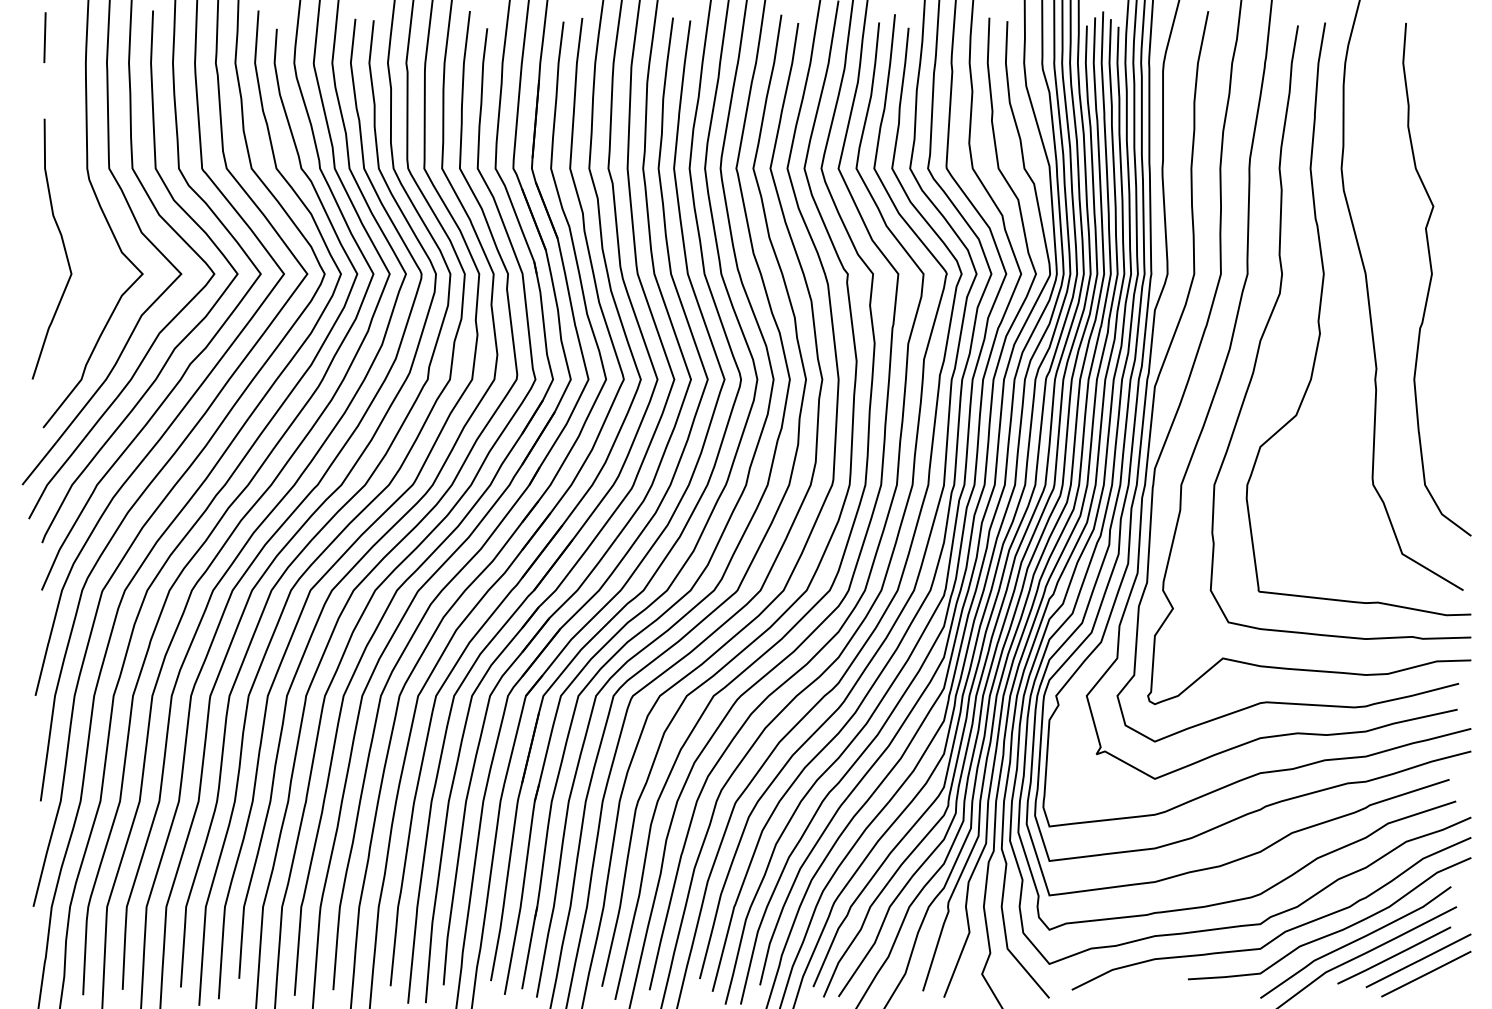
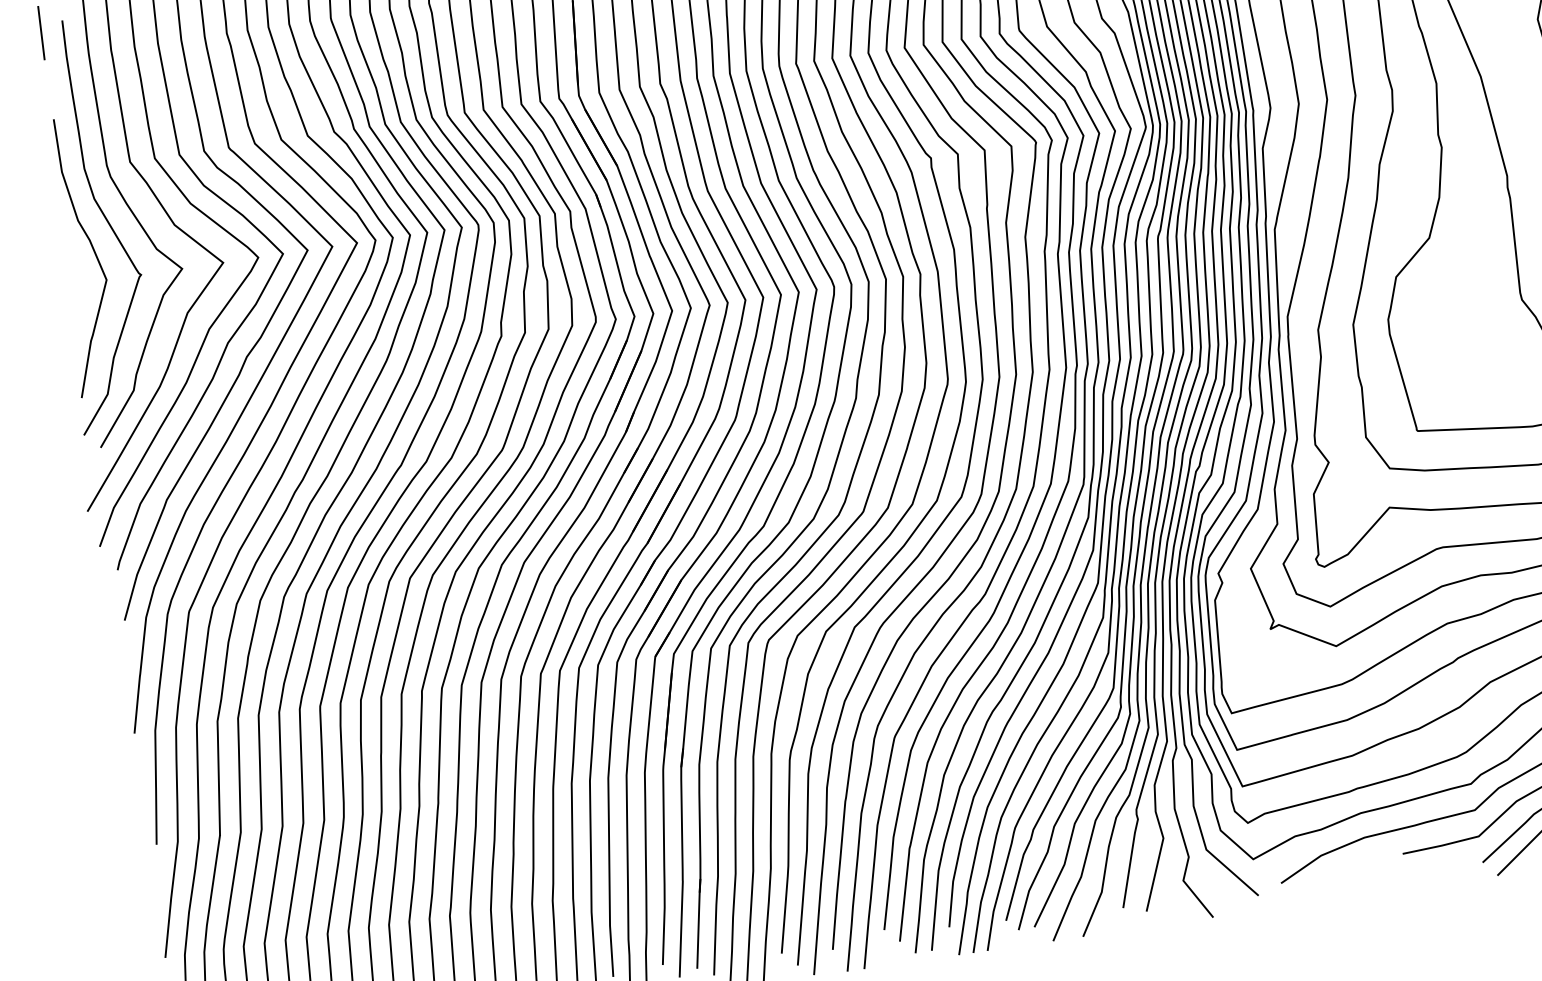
curve: (78, 218) -> (105, 219), added

